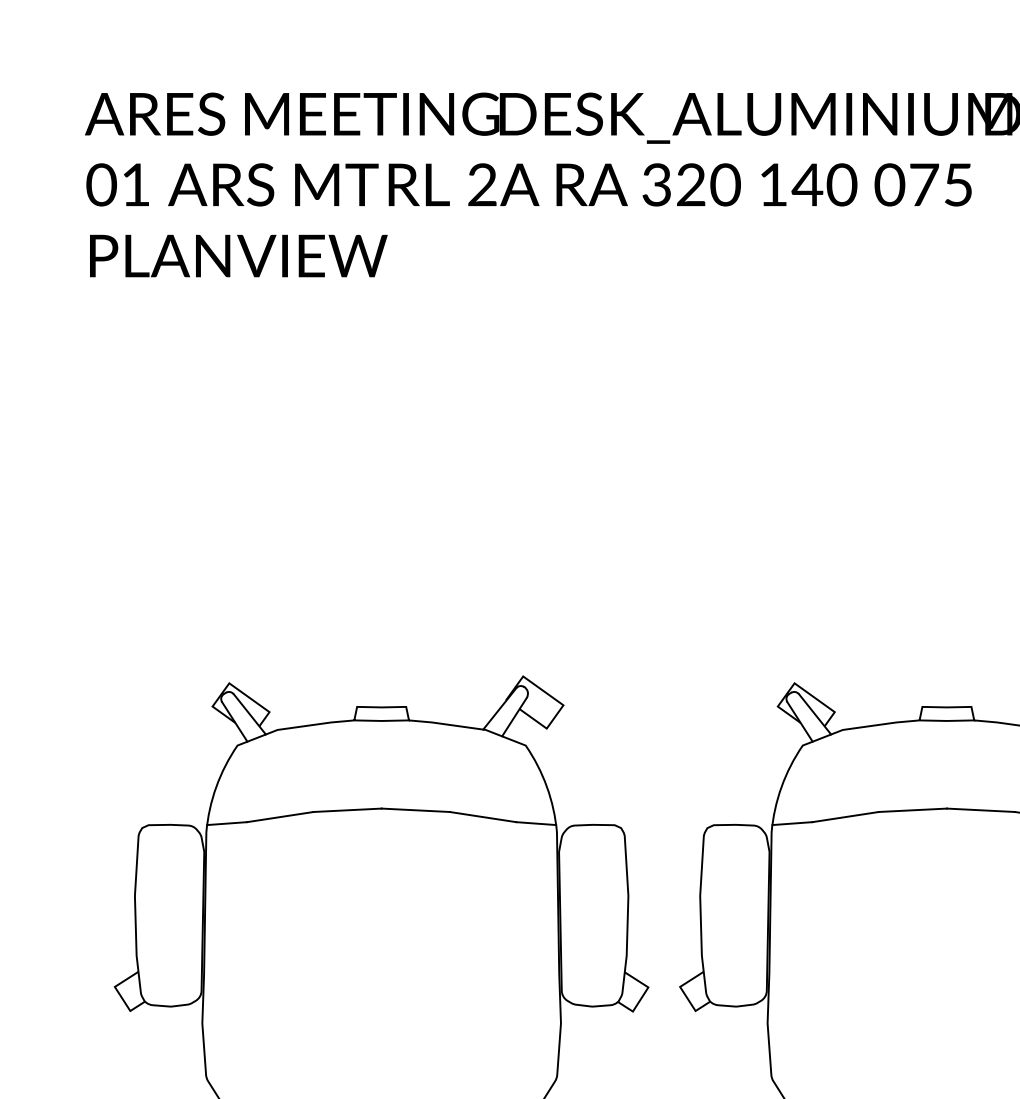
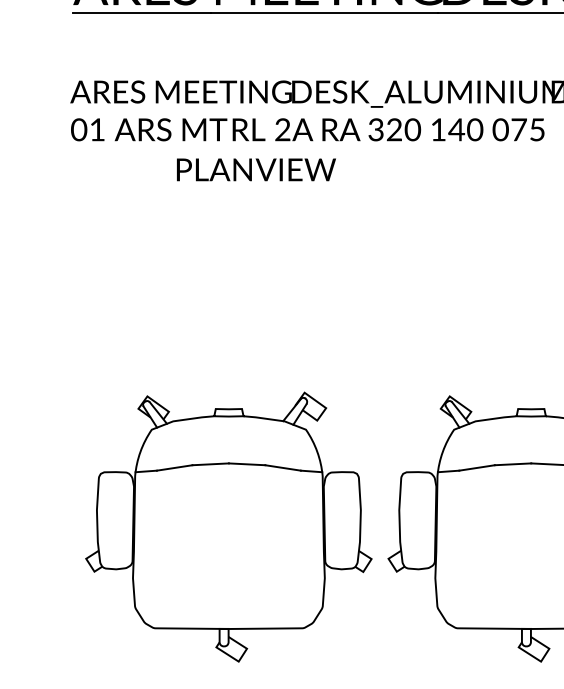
text: (238, 255) -> (256, 169), moved

